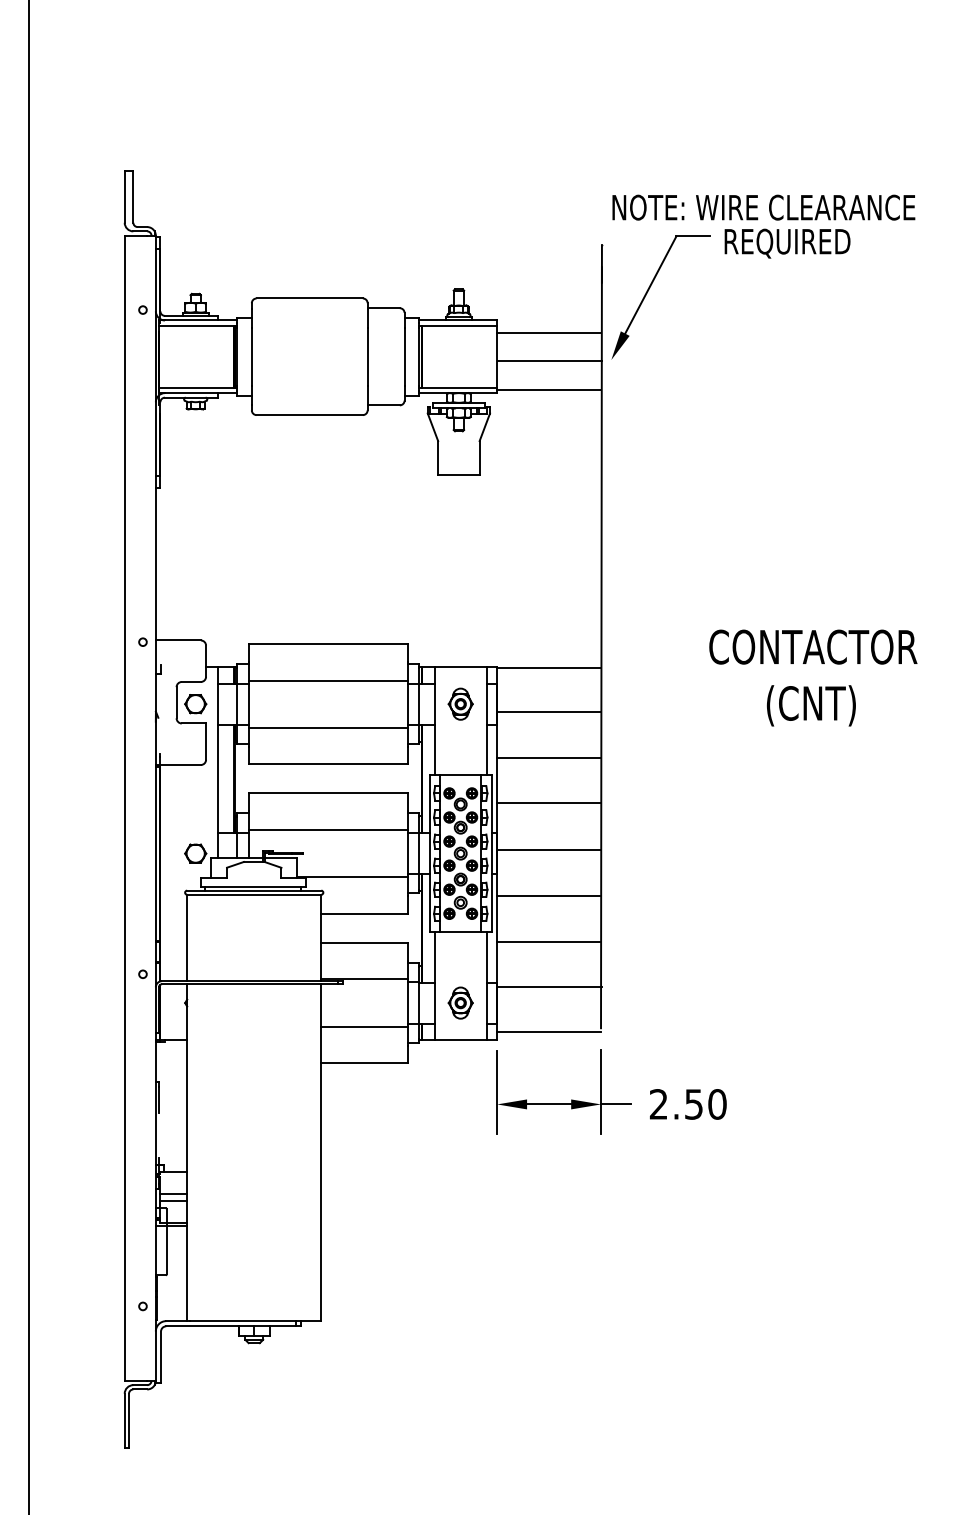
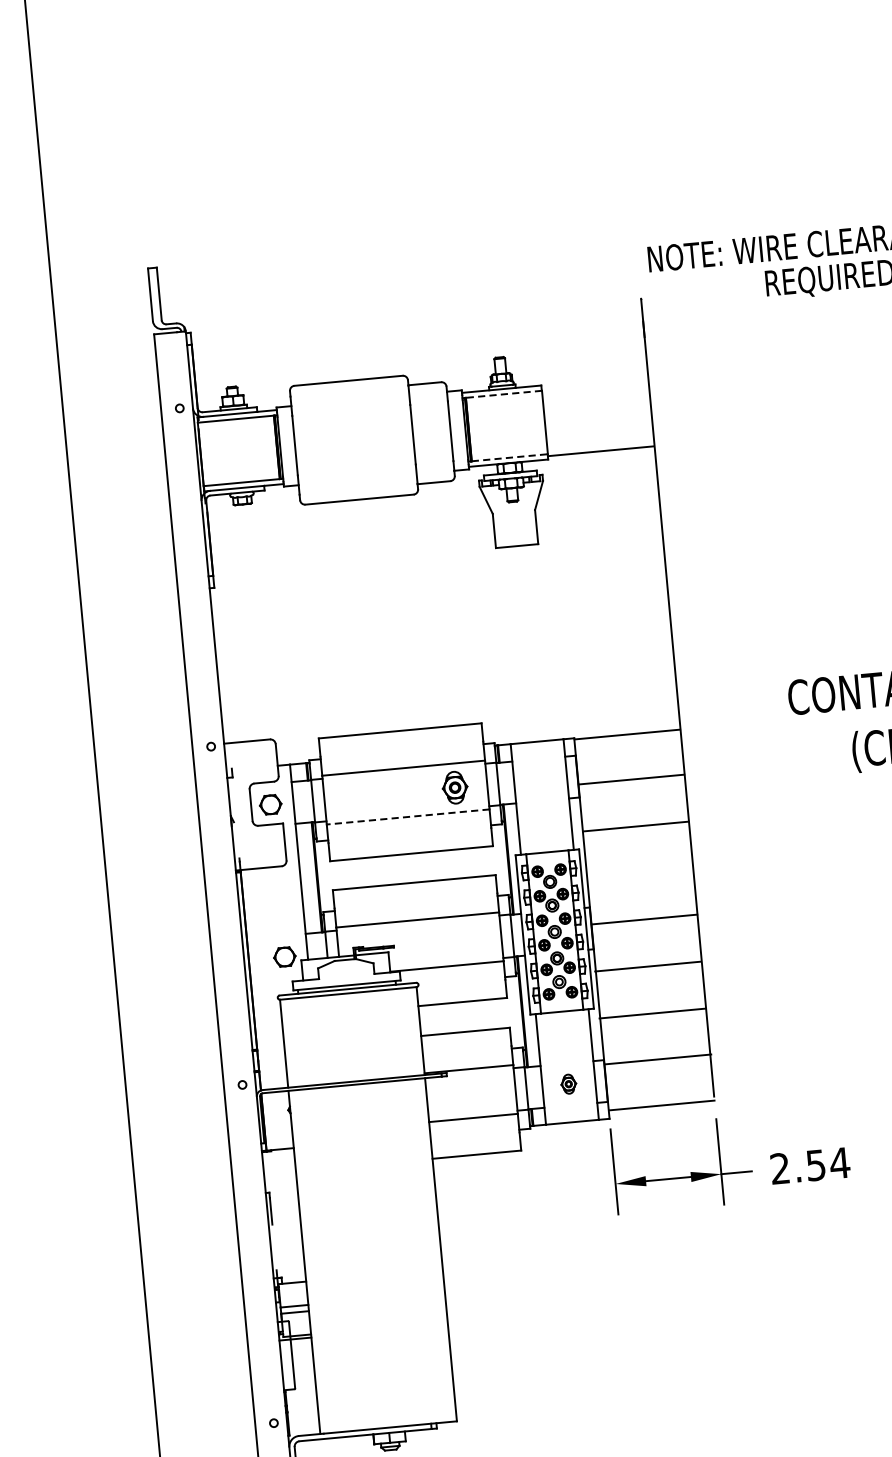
part: (648, 291) -> (692, 341), removed
line: (459, 325) -> (503, 394), solid -> dashed
line: (548, 332) -> (594, 392), removed
line: (549, 361) -> (598, 422), removed
line: (460, 387) -> (510, 457), solid -> dashed
part: (460, 703) -> (454, 787), moved
line: (328, 728) -> (408, 817), solid -> dashed
line: (549, 803) -> (640, 872), removed
part: (460, 1002) -> (568, 1083), size x0.6
text: (717, 1104) -> (840, 1163), 2.50 -> 2.54

